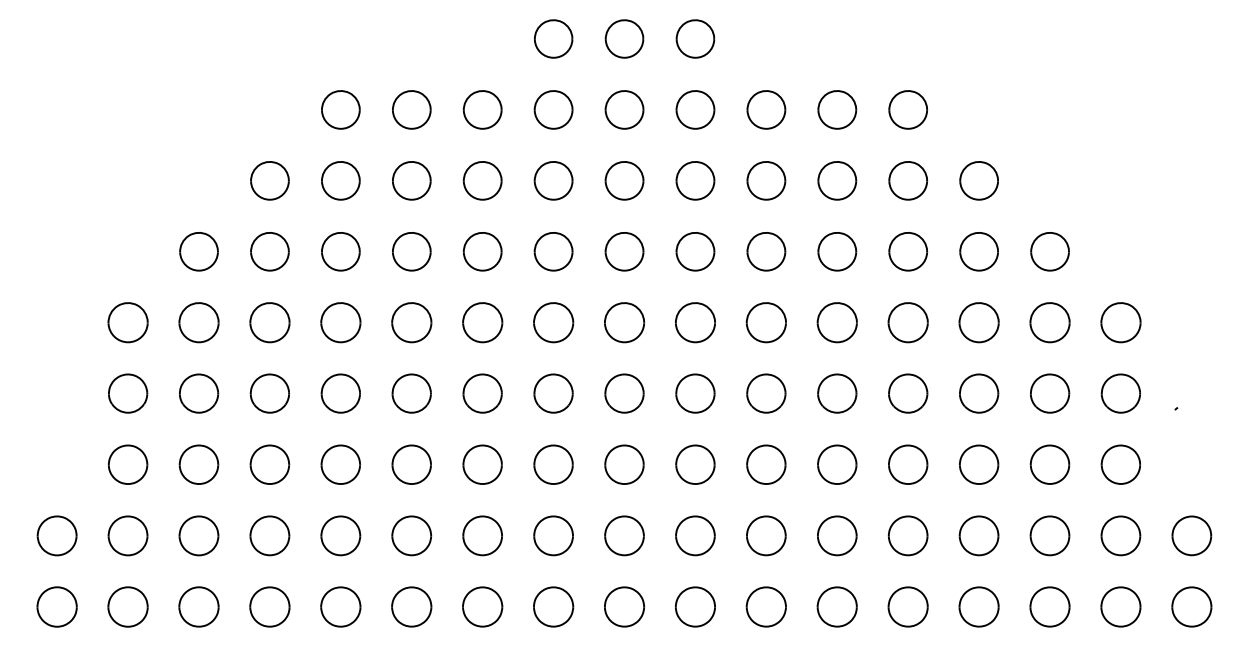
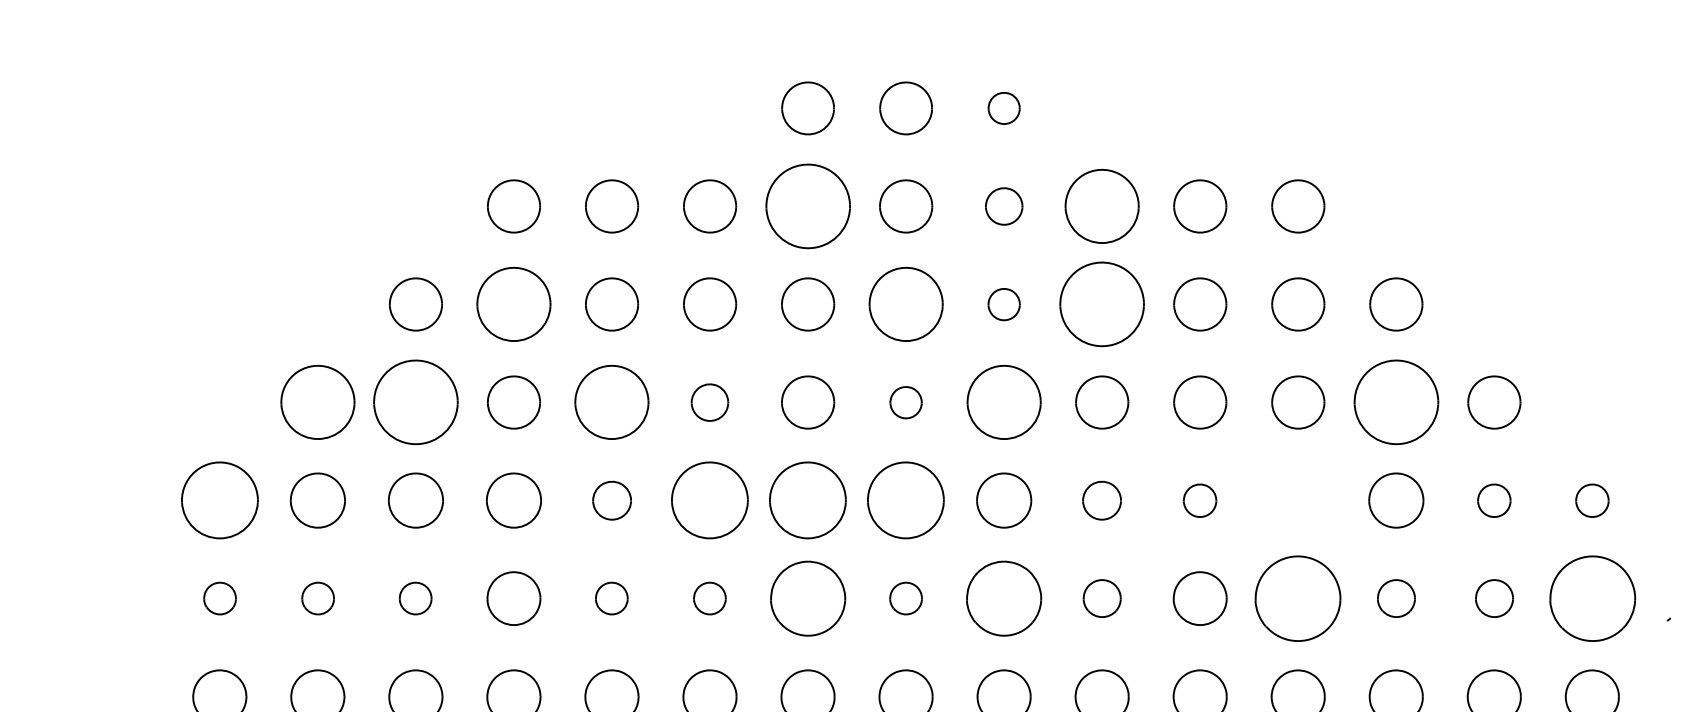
part: (695, 38) -> (1004, 107), size x0.6
part: (553, 109) -> (807, 205), size x1.6
part: (695, 109) -> (1004, 205), size x0.7
part: (766, 109) -> (1102, 205), size x1.4
part: (340, 180) -> (513, 304), size x1.4
part: (624, 180) -> (906, 304), size x1.4
part: (695, 180) -> (1004, 304), size x0.6
part: (766, 180) -> (1102, 304), size x1.6
part: (198, 251) -> (317, 402), size x1.4
part: (269, 251) -> (415, 402), size x1.6
part: (411, 251) -> (611, 402), size x1.4
part: (482, 251) -> (709, 402), size x0.7
part: (624, 251) -> (906, 402), size x0.6
part: (695, 251) -> (1004, 402), size x1.4
part: (978, 251) -> (1395, 402), size x1.6
part: (127, 322) -> (219, 500), size x1.4
part: (411, 322) -> (611, 500), size x0.7
part: (482, 322) -> (709, 500), size x1.4
part: (553, 322) -> (807, 500), size x1.4
part: (624, 322) -> (906, 500), size x1.4
part: (765, 322) -> (1100, 500), size x0.7
part: (836, 322) -> (1199, 500), size x0.6
part: (907, 322) -> (1297, 500), removed
part: (1049, 322) -> (1493, 500), size x0.6
part: (1120, 322) -> (1591, 500), size x0.6
part: (128, 393) -> (220, 598), size x0.6
part: (199, 393) -> (318, 598), size x0.6
part: (269, 393) -> (415, 598), size x0.6
part: (411, 393) -> (611, 598), size x0.6
part: (482, 393) -> (709, 598), size x0.6
part: (553, 393) -> (807, 598), size x1.4
part: (624, 393) -> (906, 598), size x0.6
part: (695, 393) -> (1004, 598), size x1.4
part: (766, 393) -> (1102, 598), size x0.7
part: (908, 393) -> (1298, 598), size x1.6
part: (979, 393) -> (1396, 598), size x0.7
part: (1050, 393) -> (1494, 598), size x0.7
part: (1120, 393) -> (1591, 598), size x1.6

